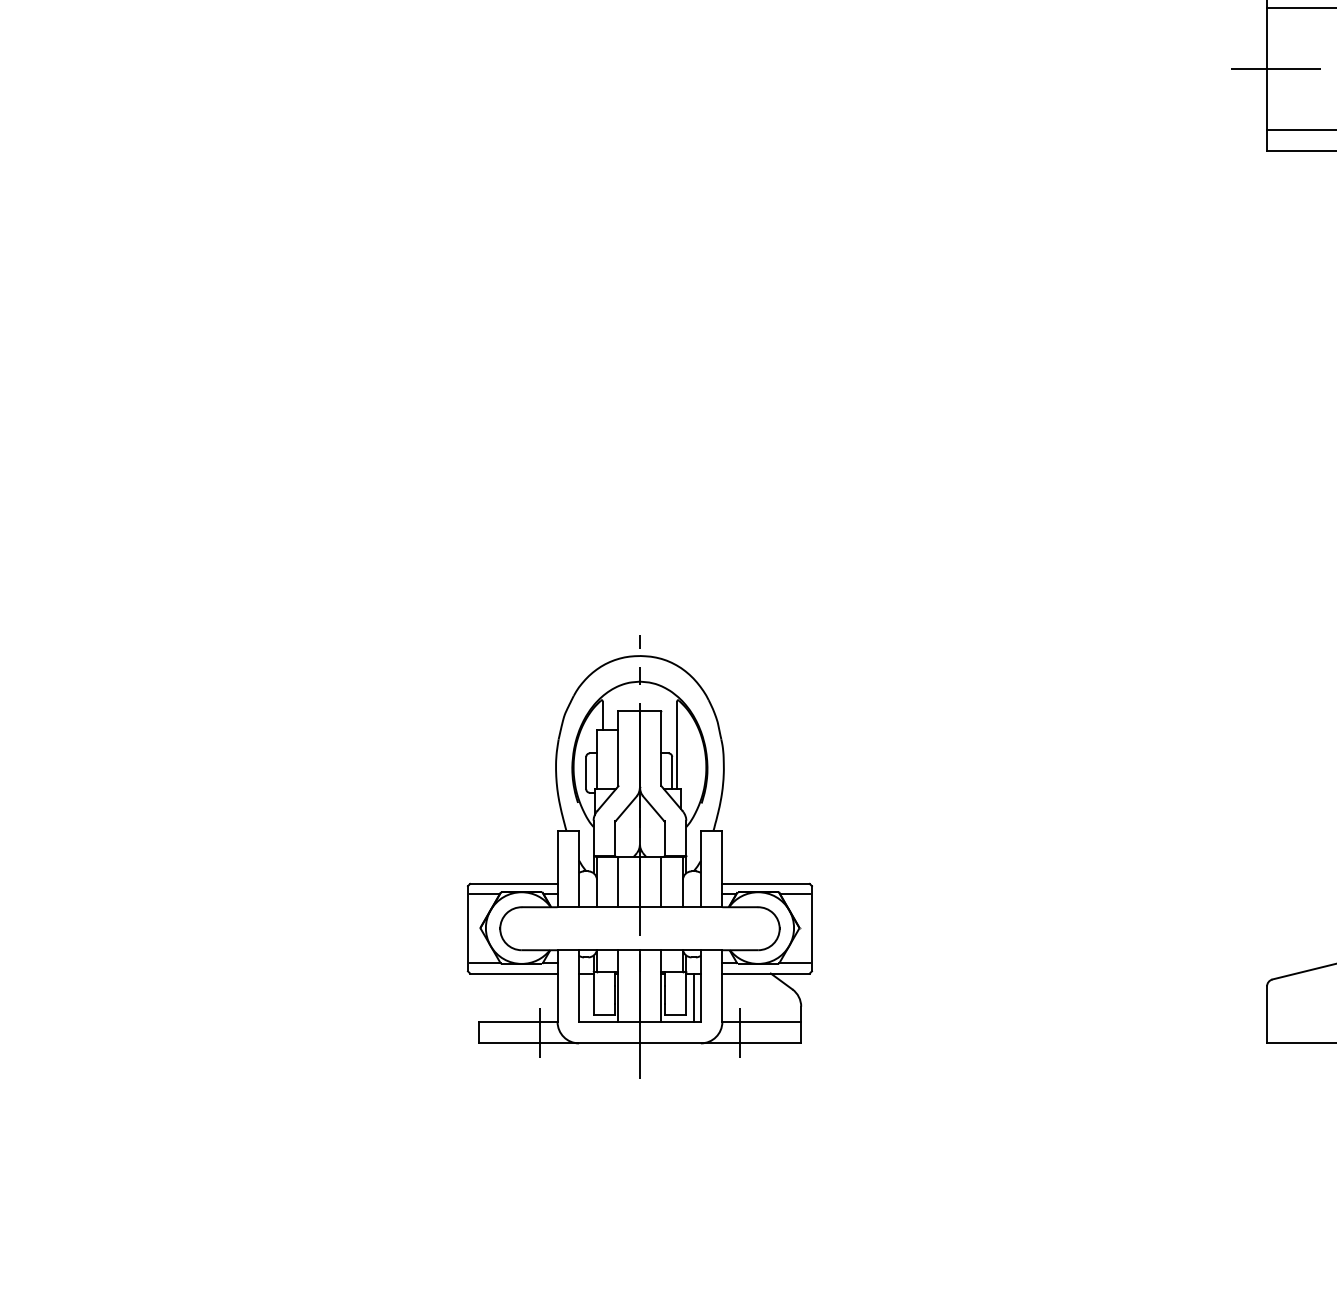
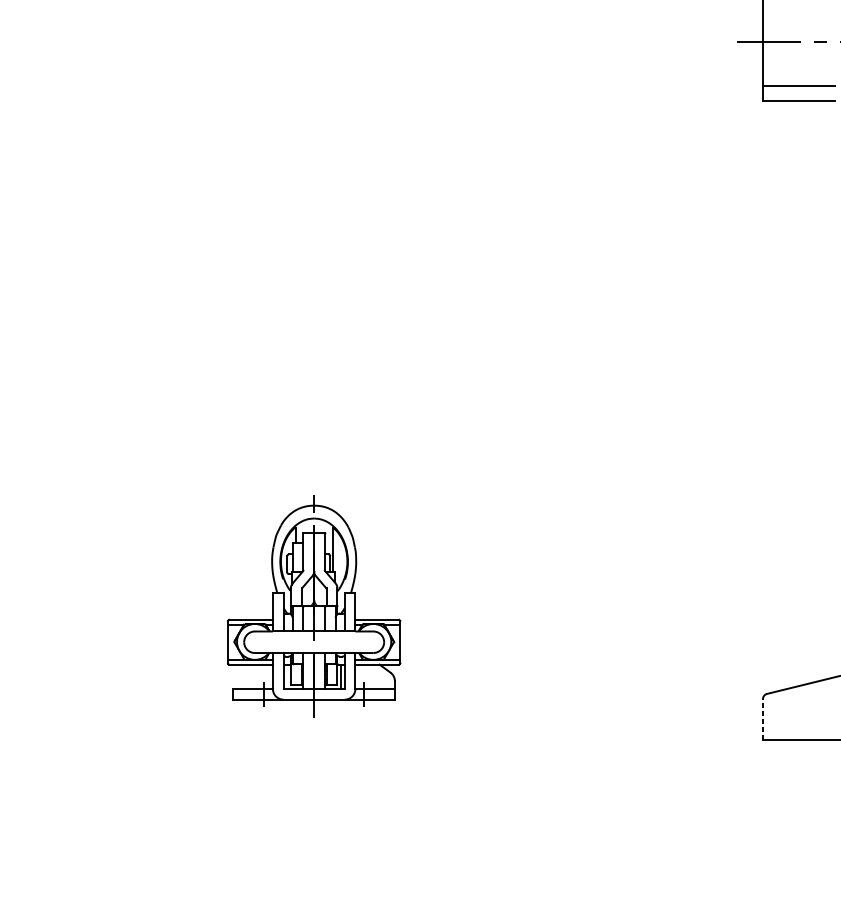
part: (639, 856) -> (313, 605), size x0.7
line: (1267, 1014) -> (763, 719), solid -> dashed

